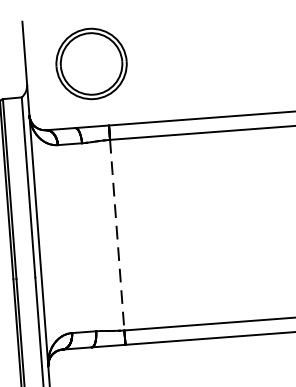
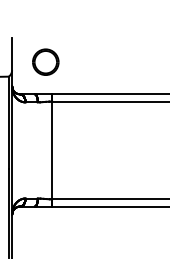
part: (91, 62) -> (45, 61), size x0.71
line: (117, 235) -> (52, 150), dashed -> solid

